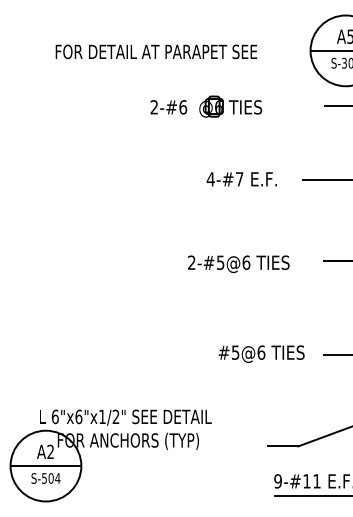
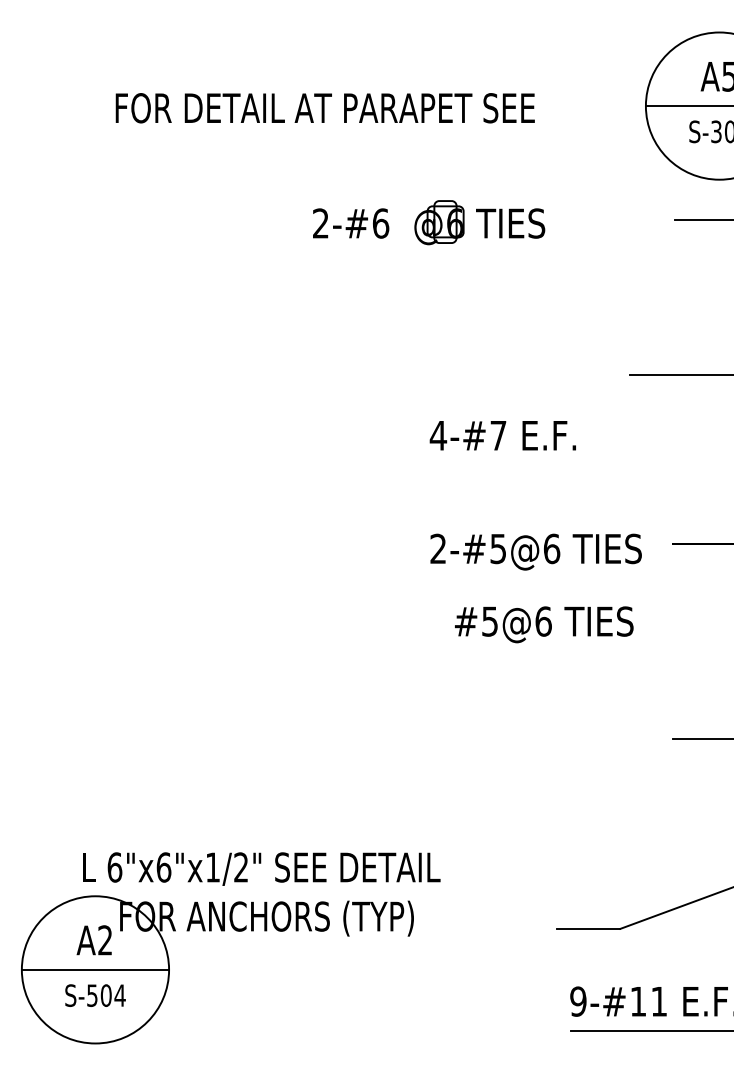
text: (241, 179) -> (502, 436), moved
text: (238, 264) -> (535, 552), moved
text: (261, 353) -> (543, 623), moved

